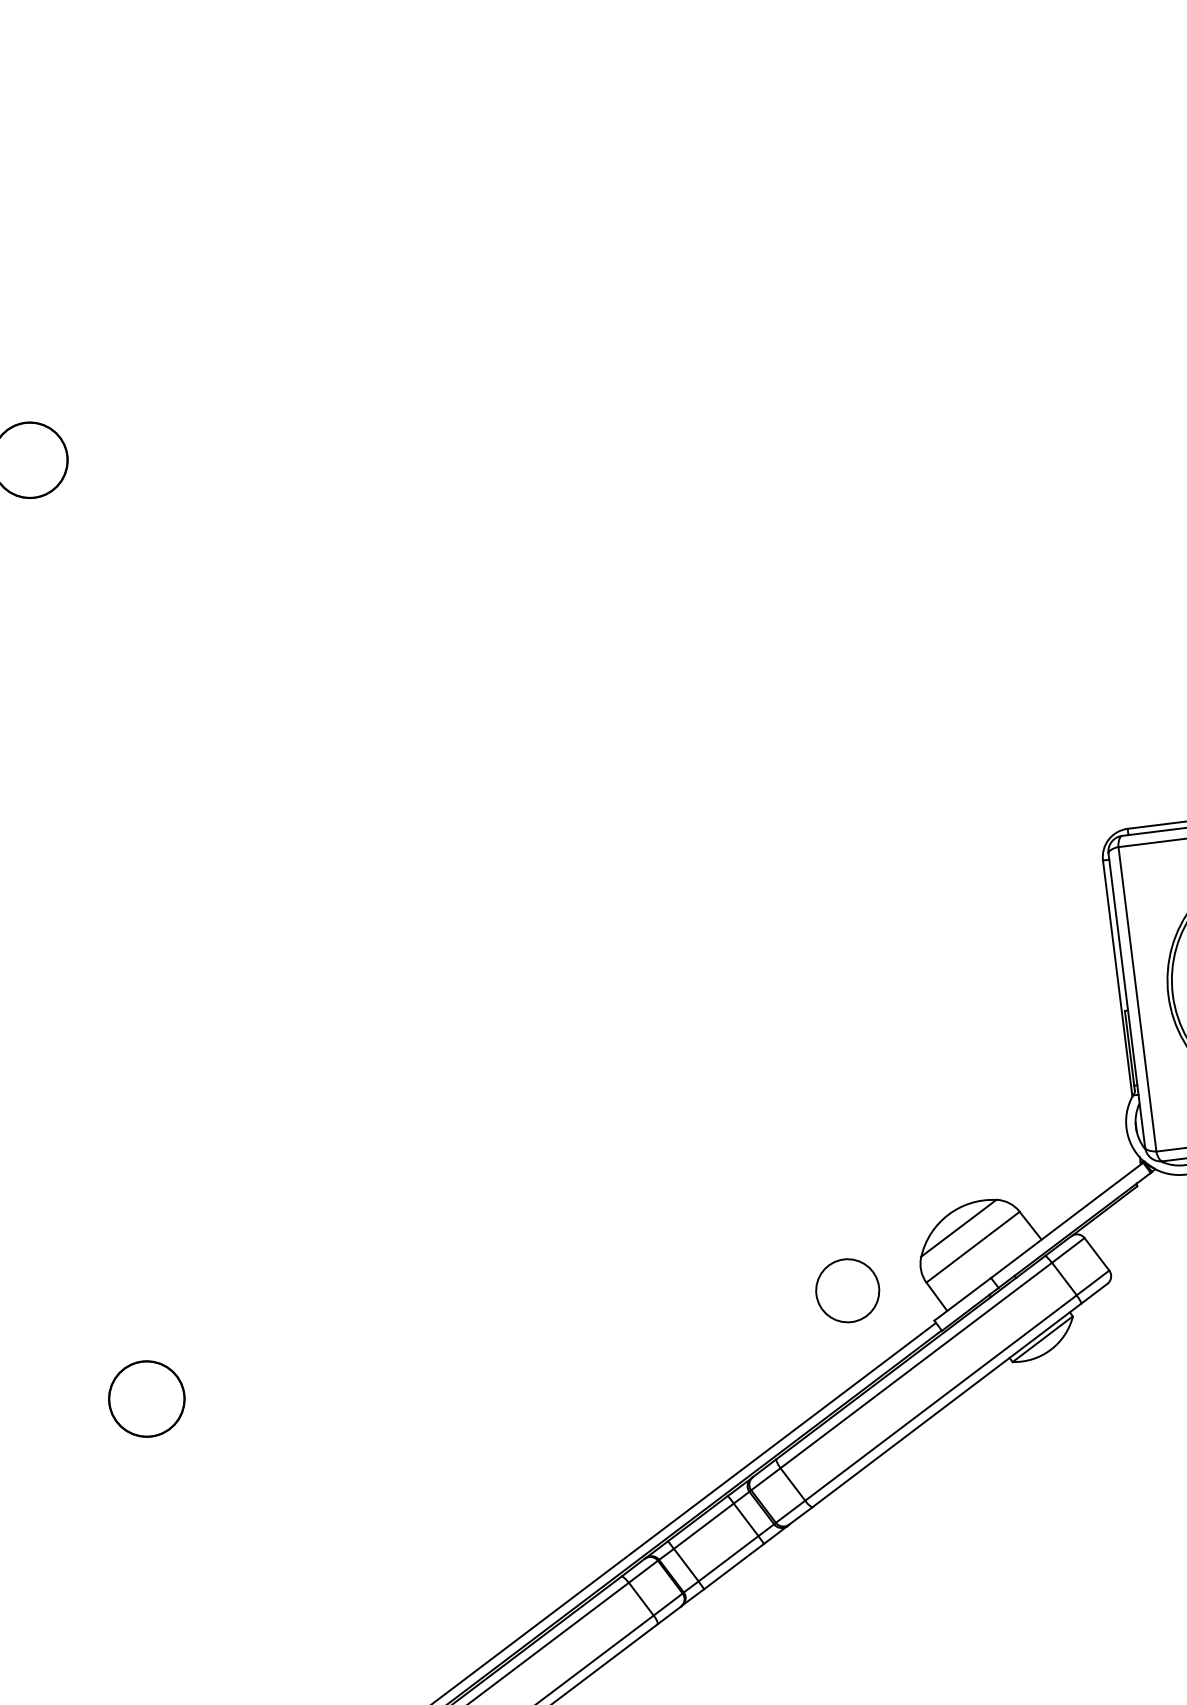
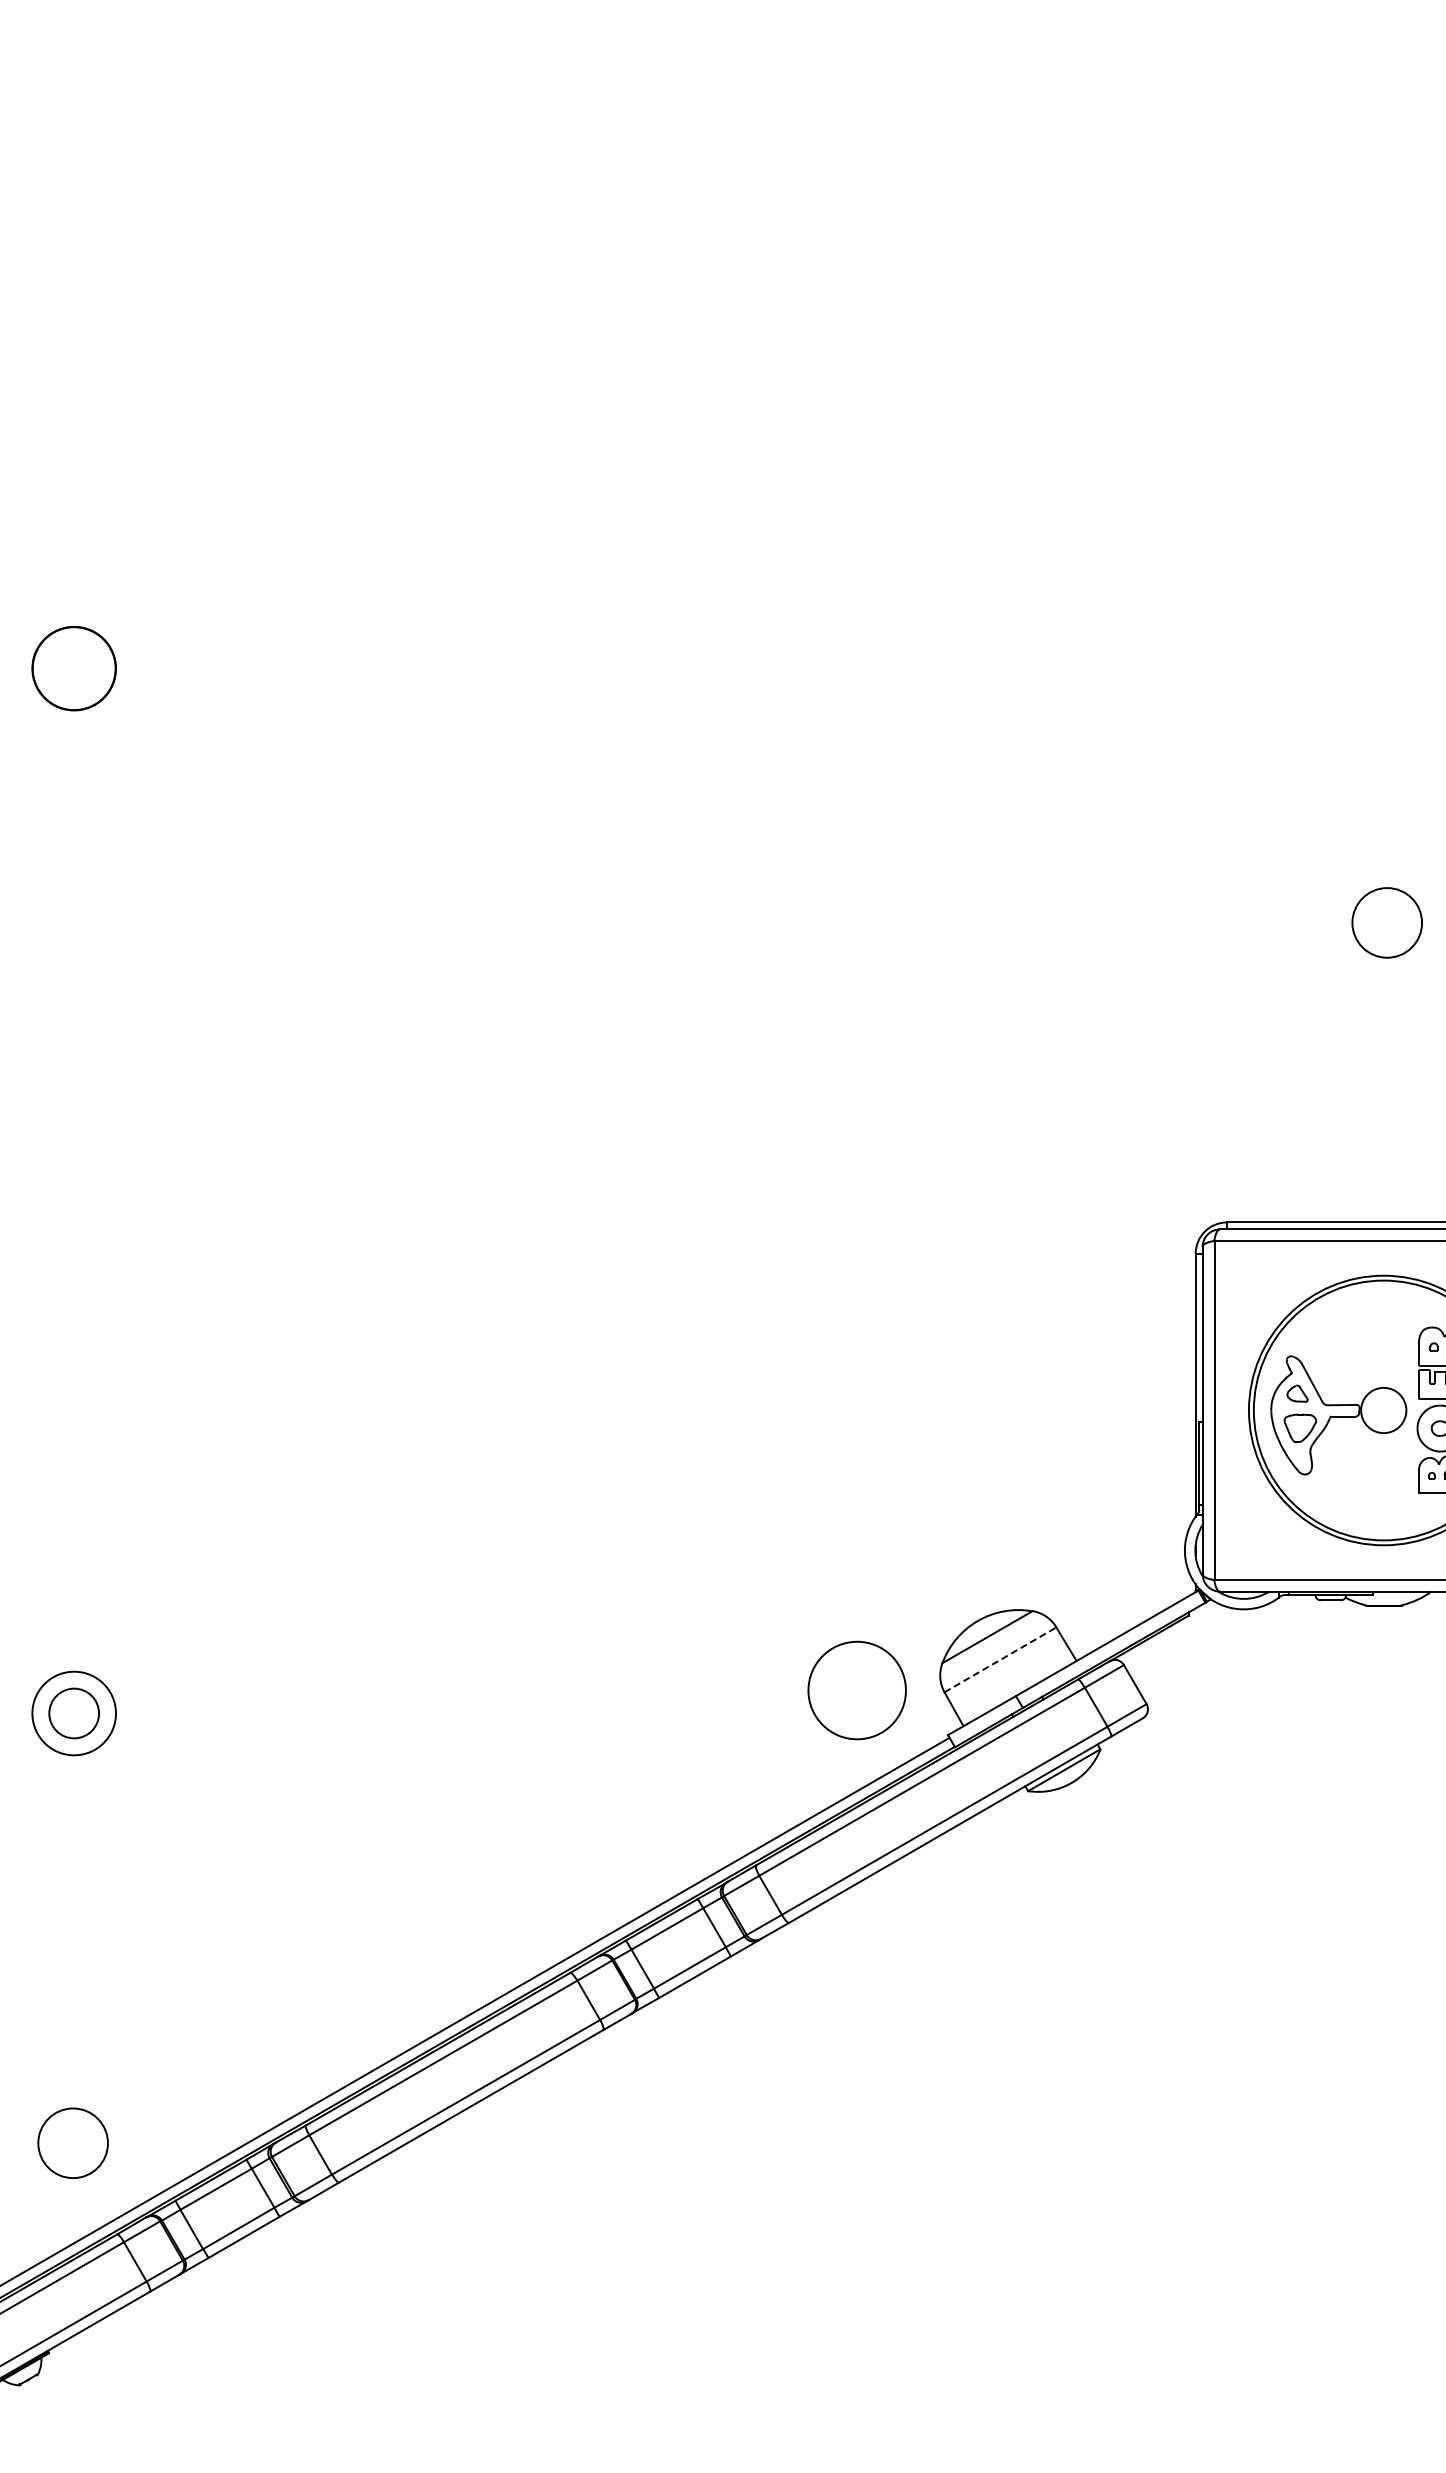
line: (973, 1246) -> (1000, 1659), solid -> dashed
circle: (847, 1290) -> (856, 1690), size x1.4
circle: (146, 1399) -> (73, 1713), size x0.6

